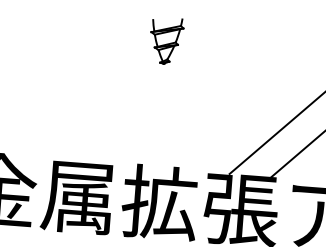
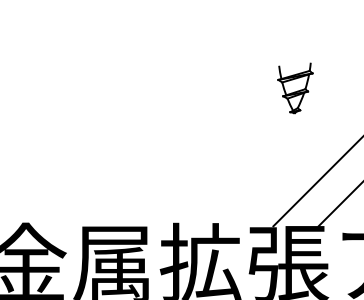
part: (166, 41) -> (295, 88), moved

